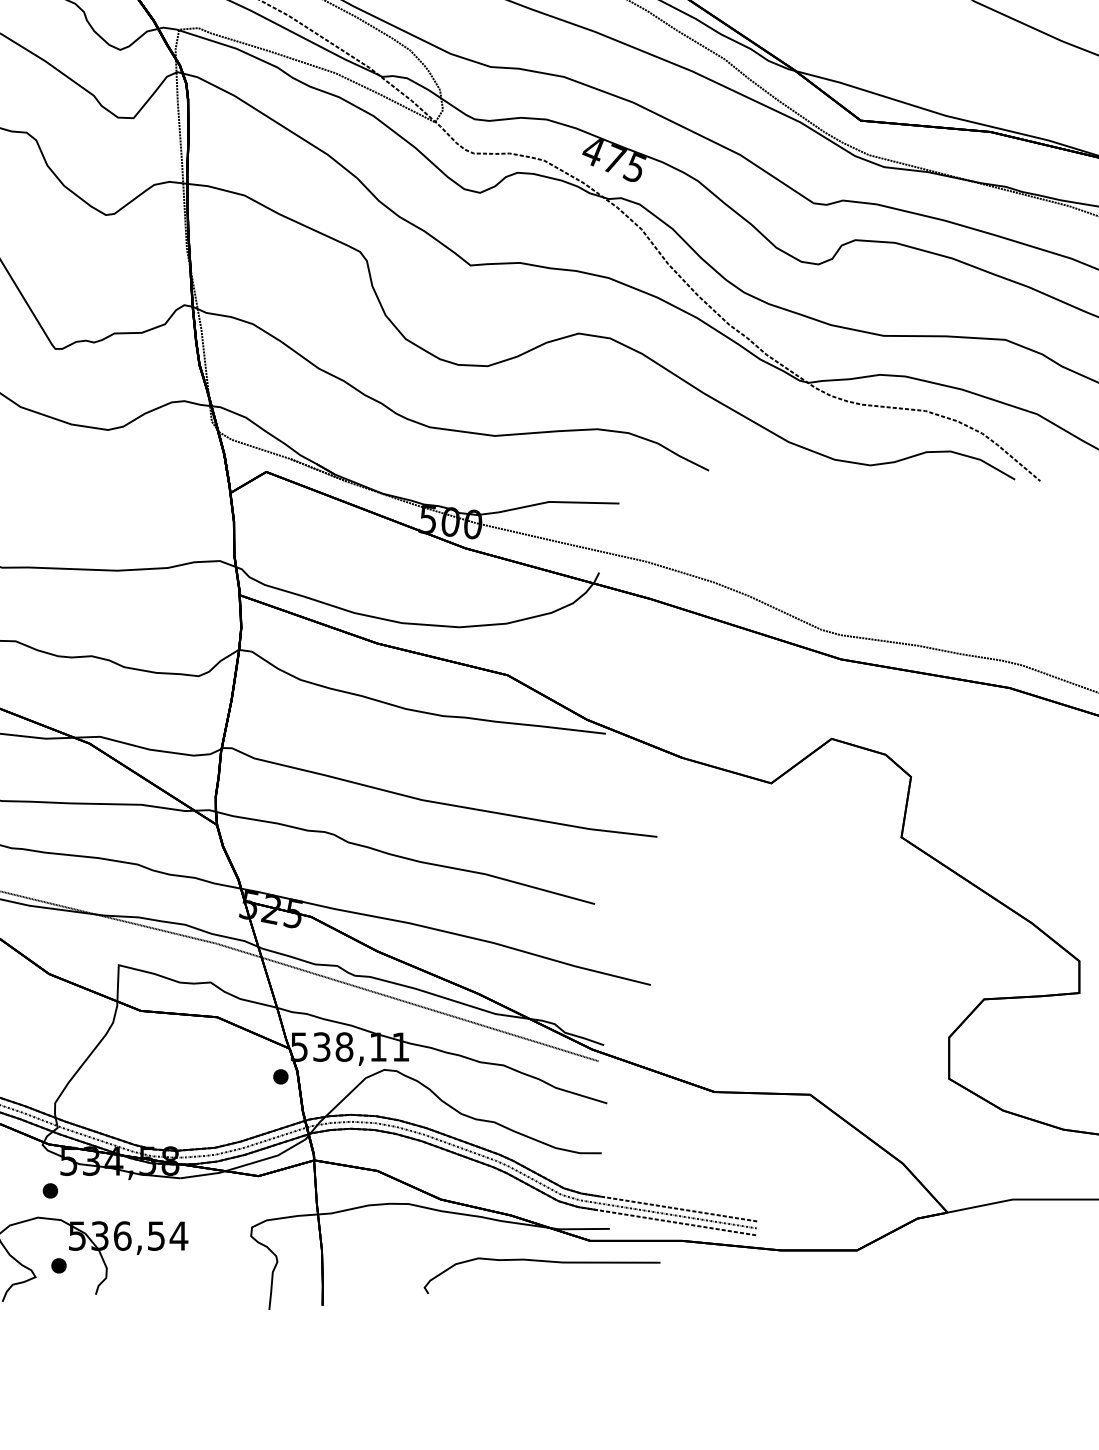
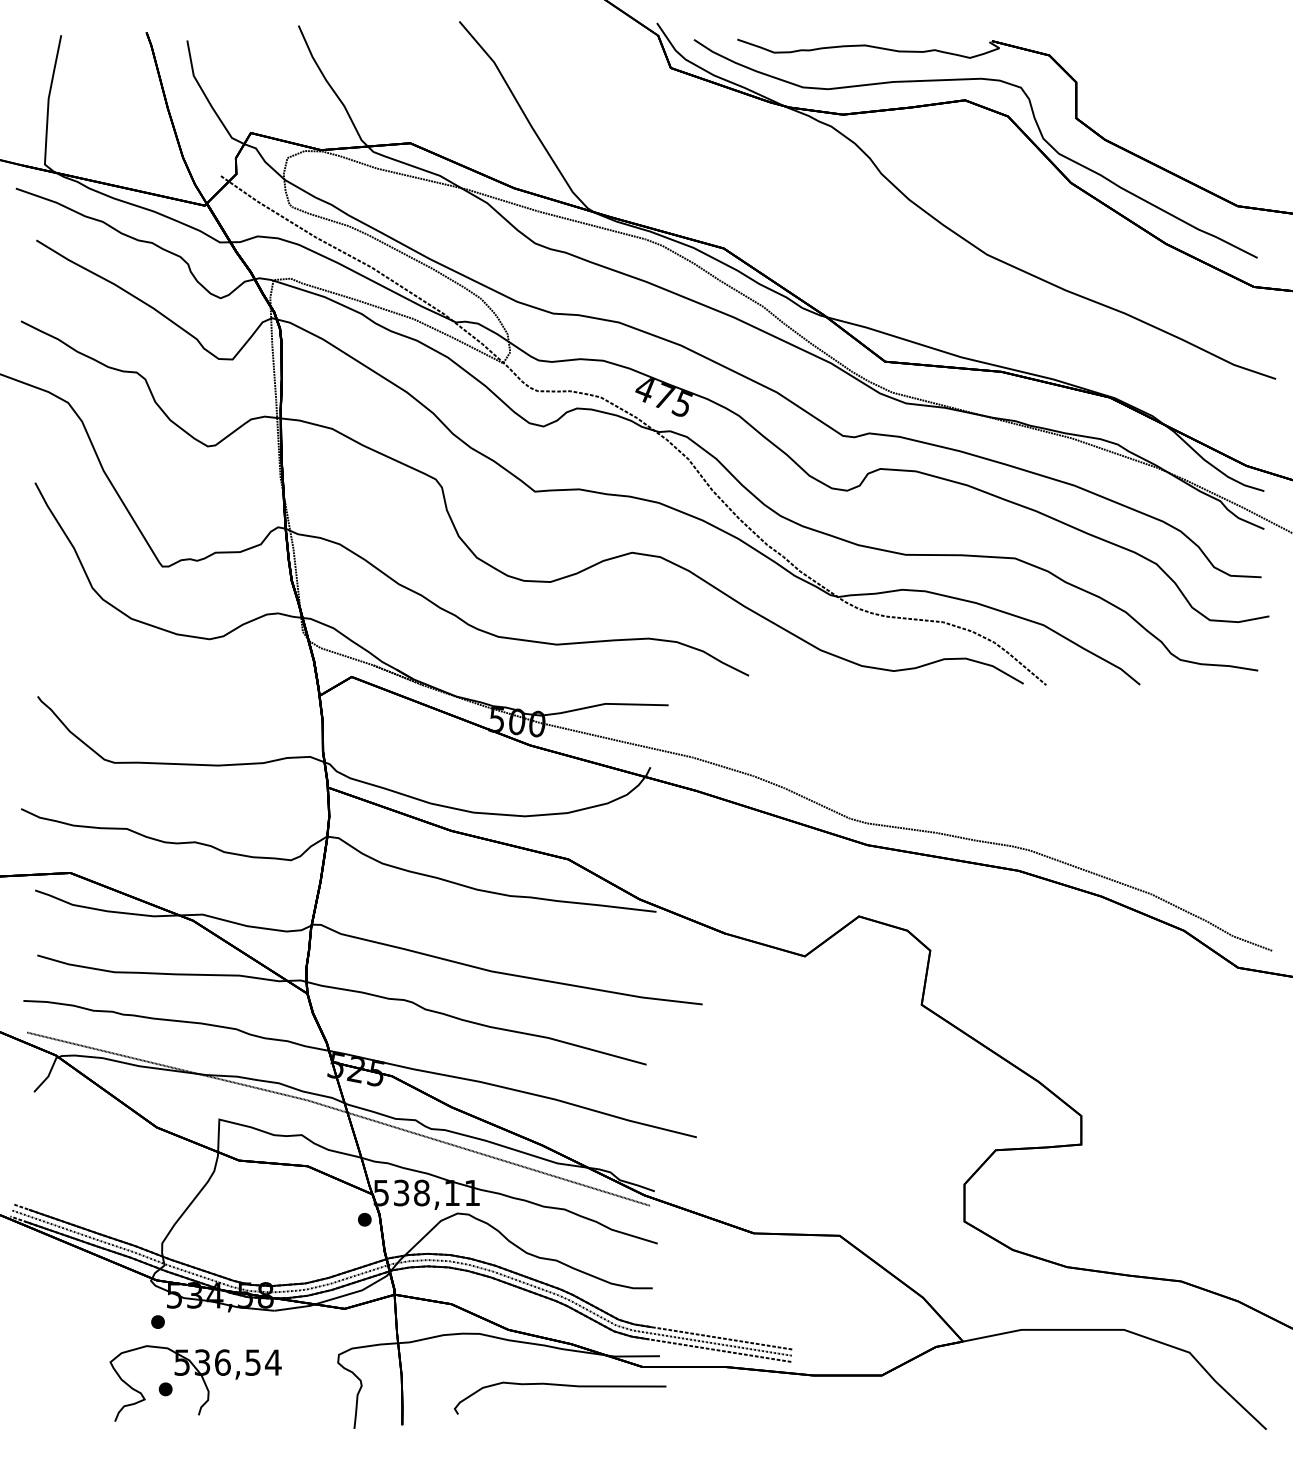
curve: (544, 1262) -> (562, 1386), moved

